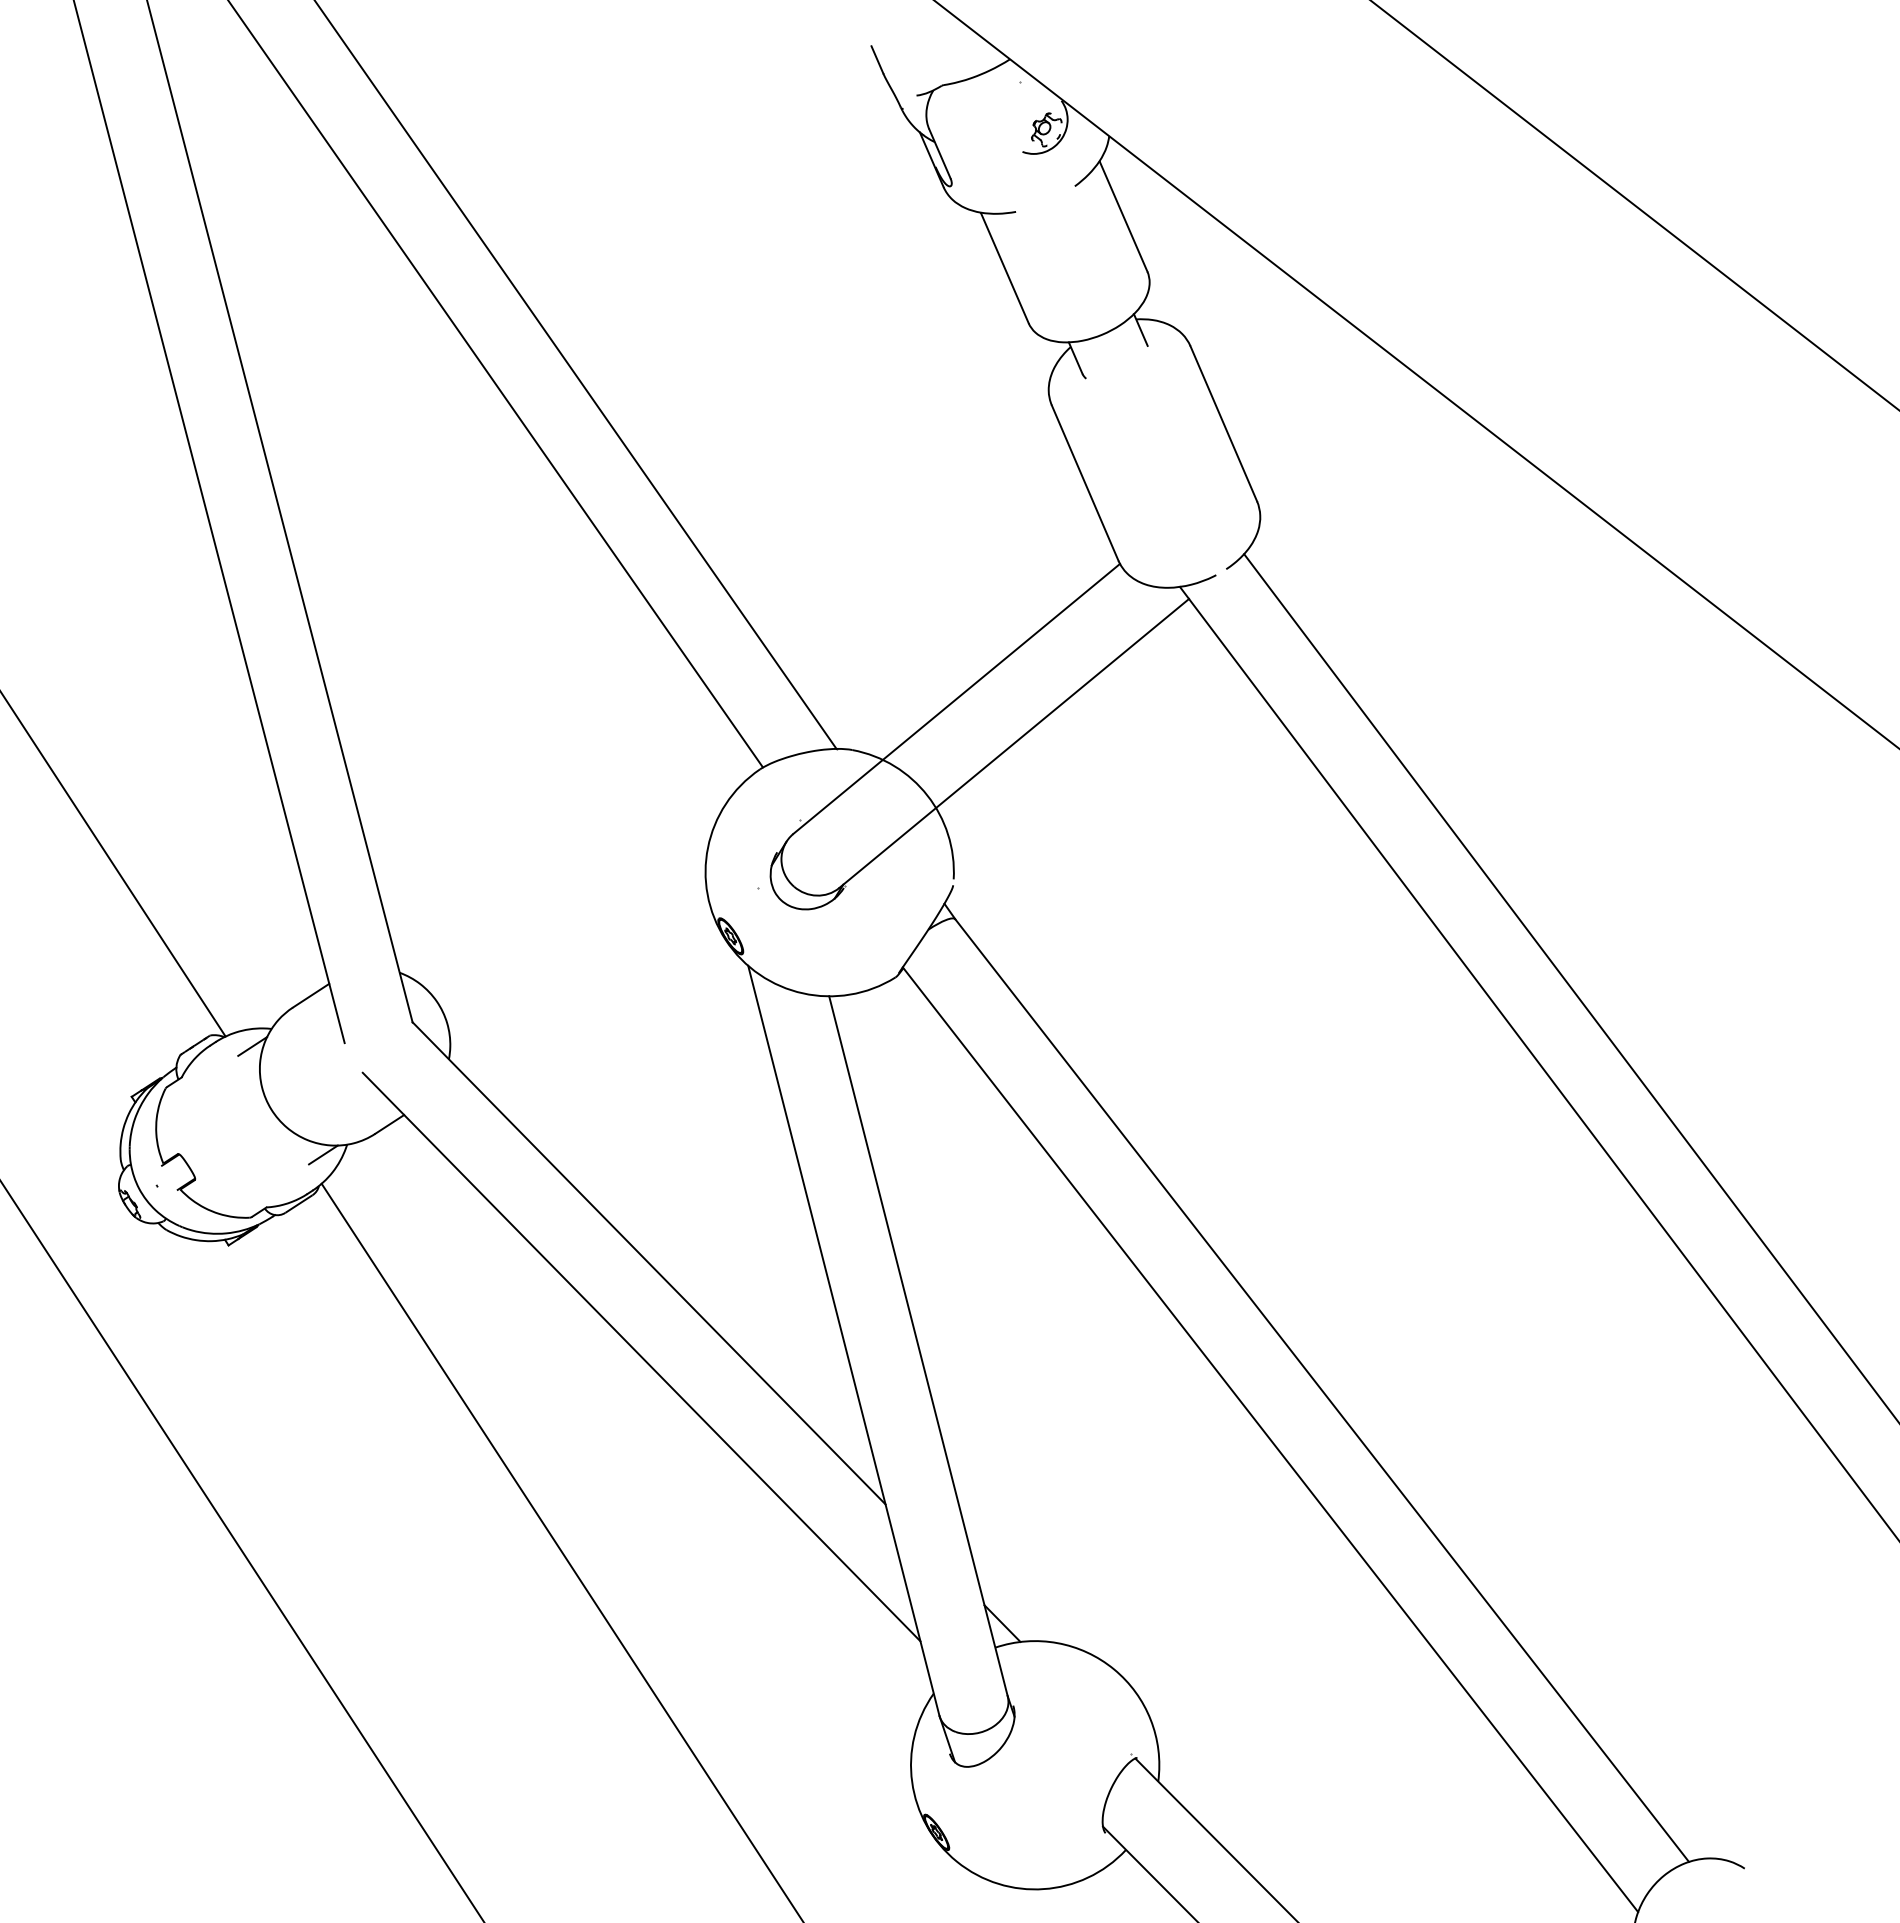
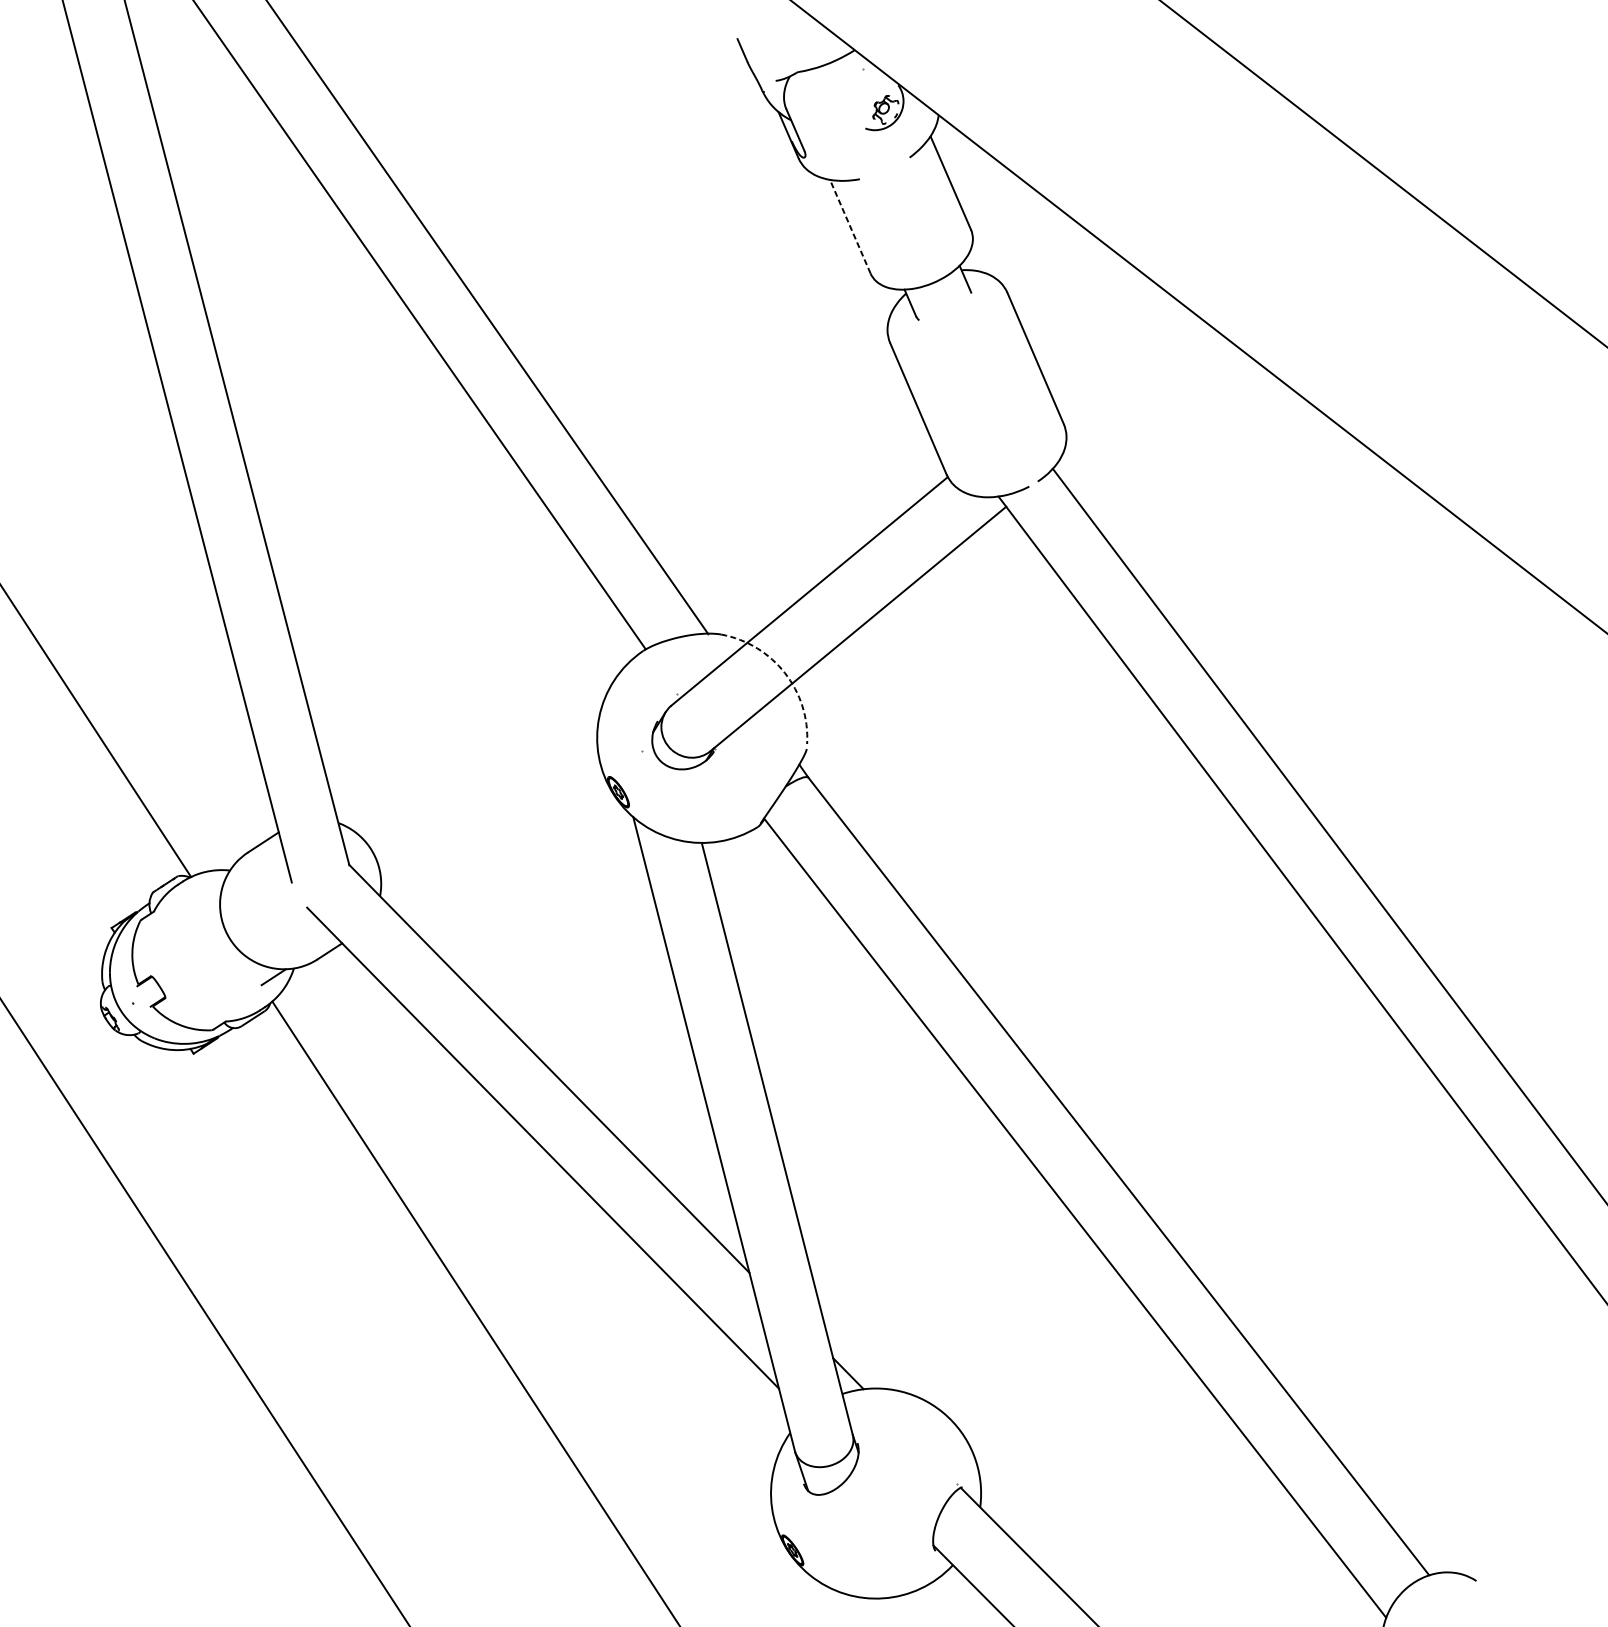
line: (1004, 268) -> (850, 227), solid -> dashed
arc: (927, 795) -> (784, 673), solid -> dashed
line: (252, 1046) -> (213, 885), removed

